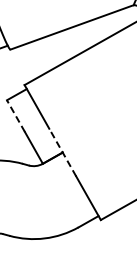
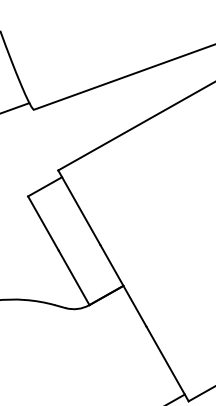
line: (15, 115) -> (42, 222), dashed -> solid
line: (62, 152) -> (123, 285), dashed -> solid

